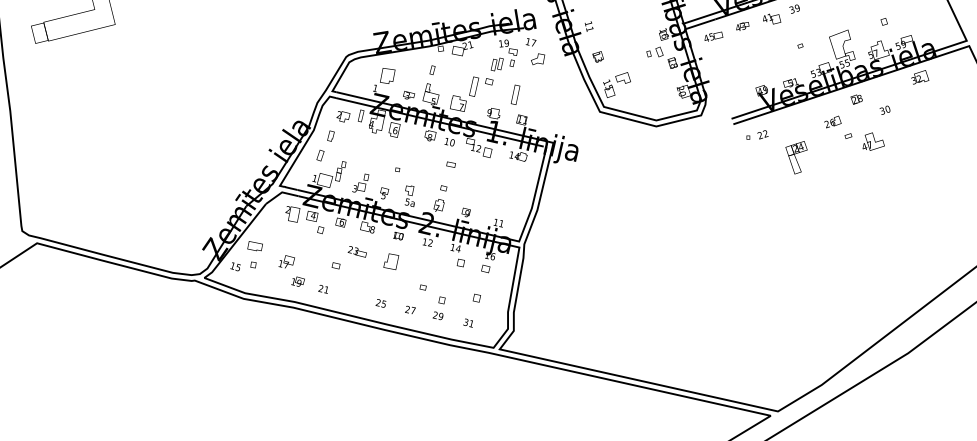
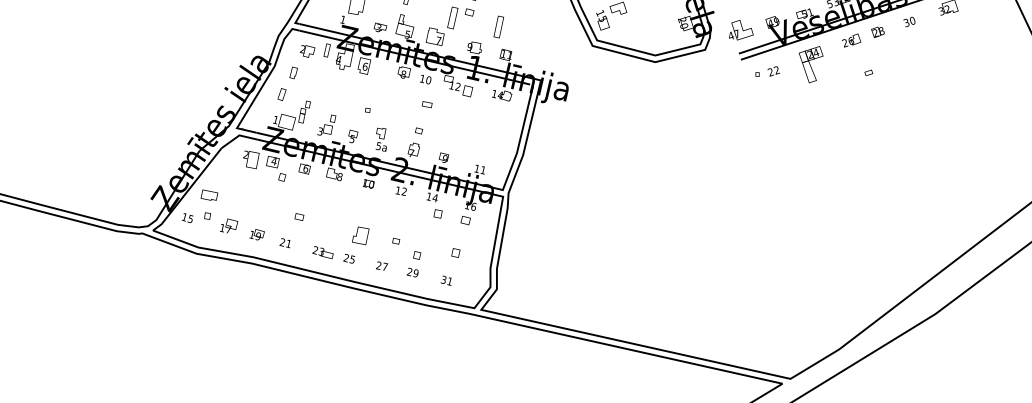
text: (884, 109) -> (908, 21), moved
text: (832, 121) -> (851, 39), moved
text: (873, 141) -> (741, 29), moved
text: (796, 157) -> (811, 64), moved
text: (356, 251) -> (322, 252), moved
text: (286, 261) -> (228, 225), moved
part: (391, 261) -> (360, 235), moved

